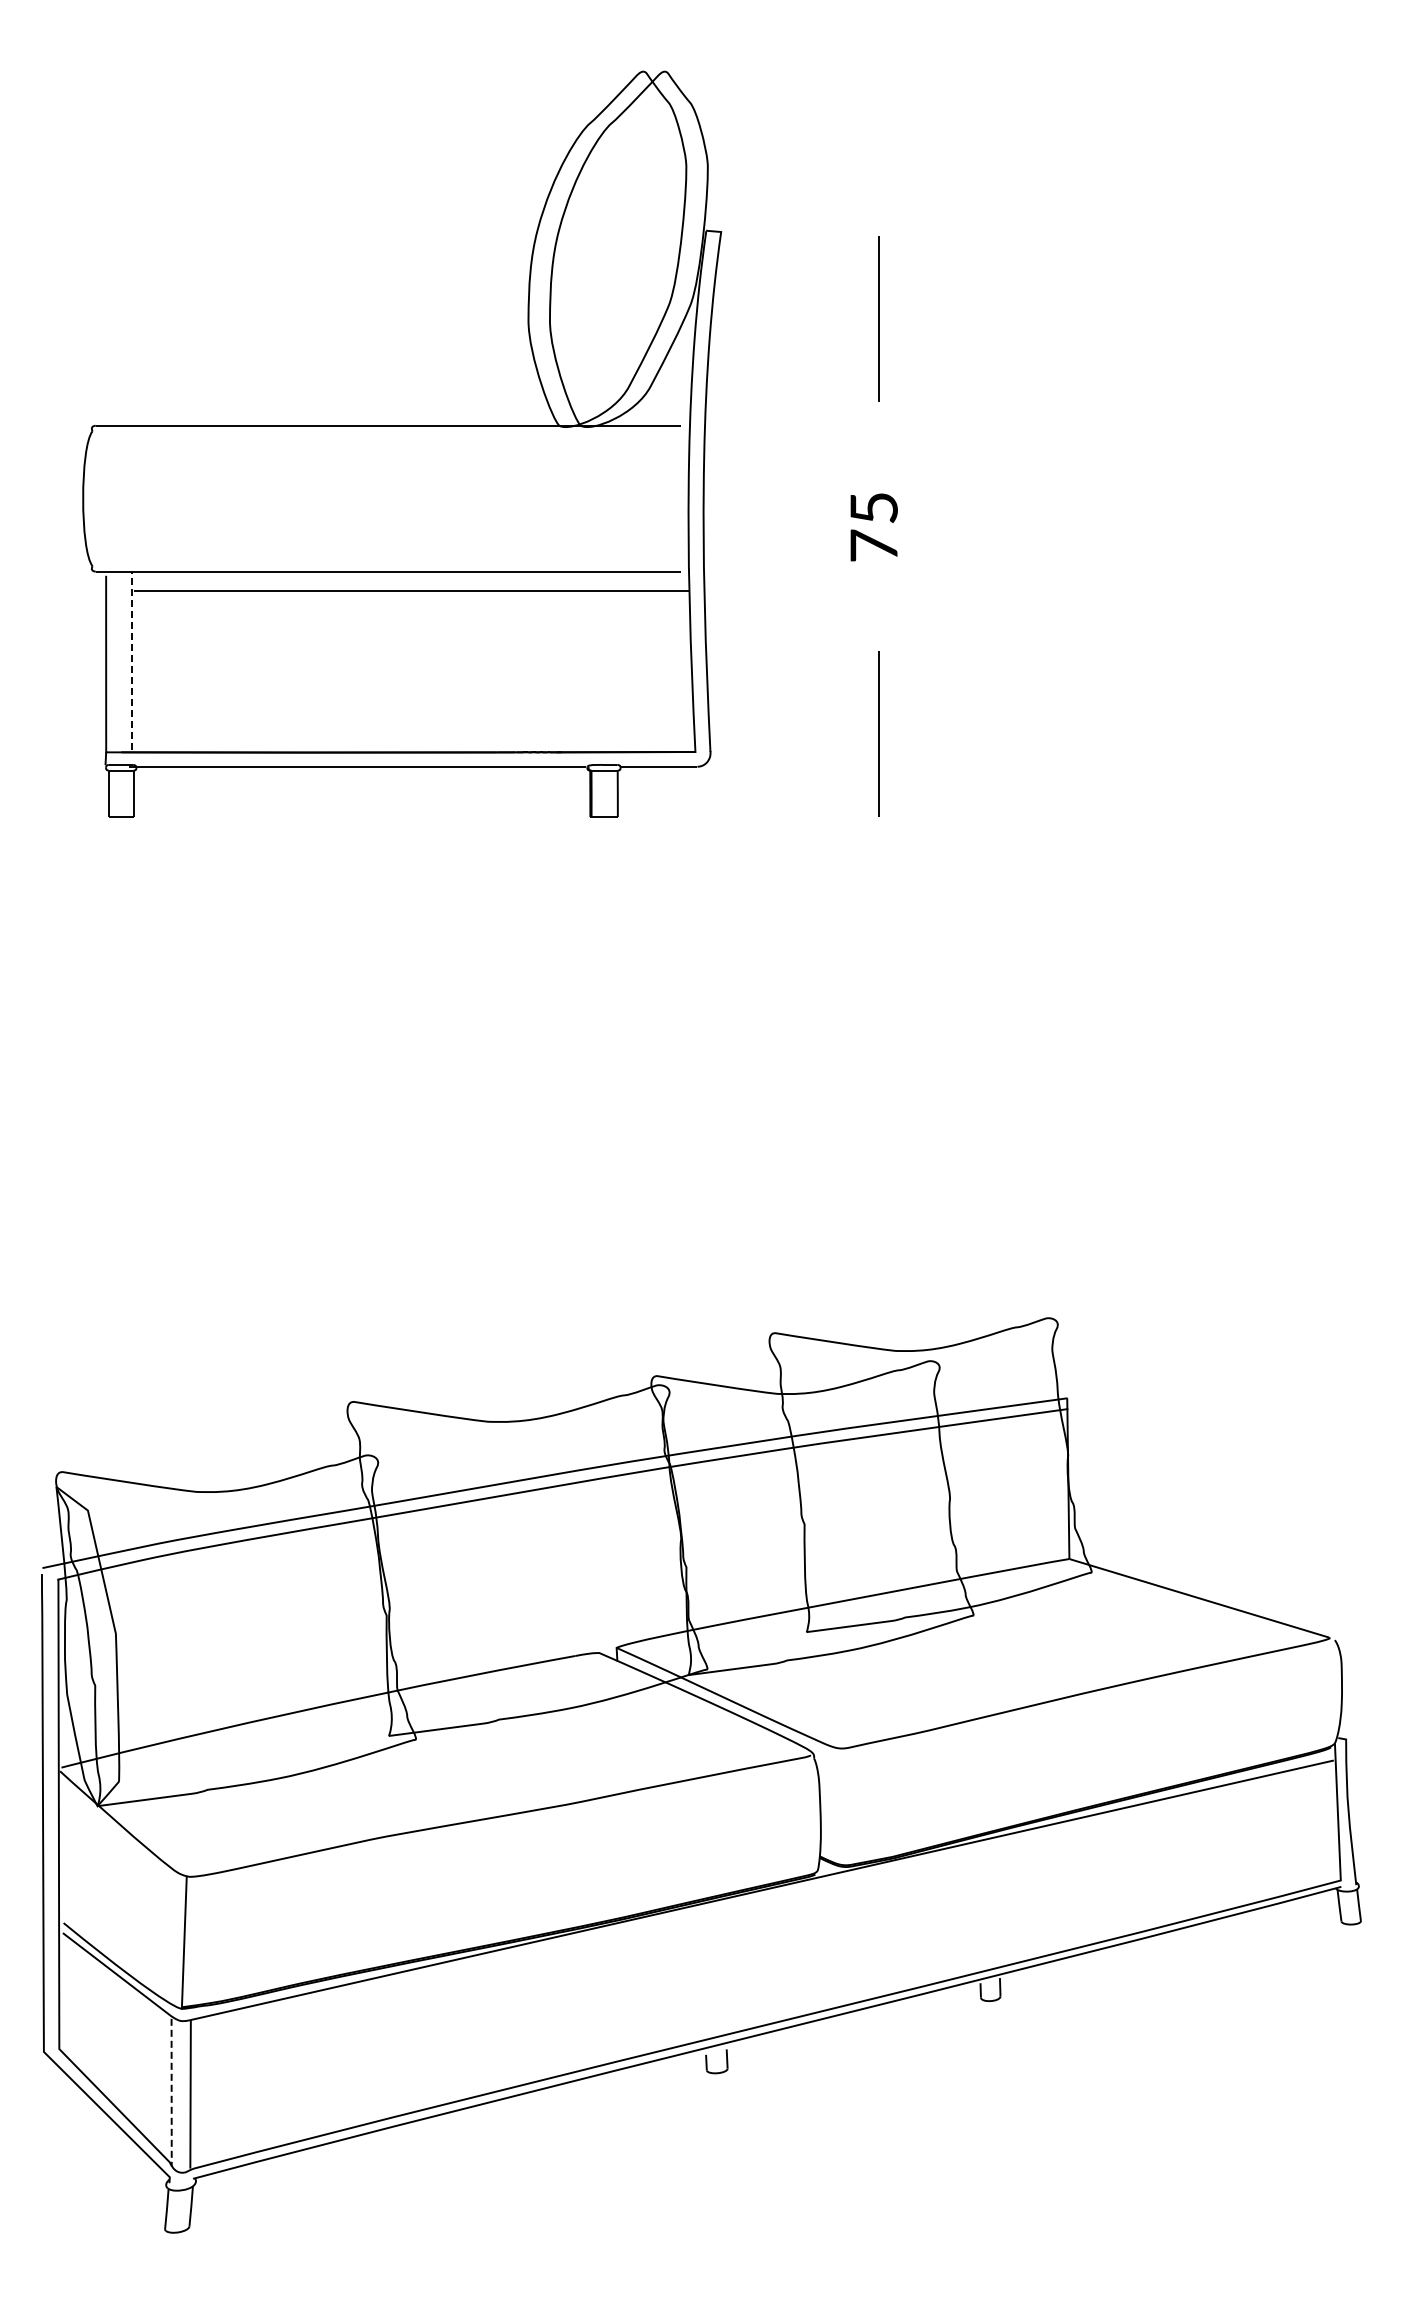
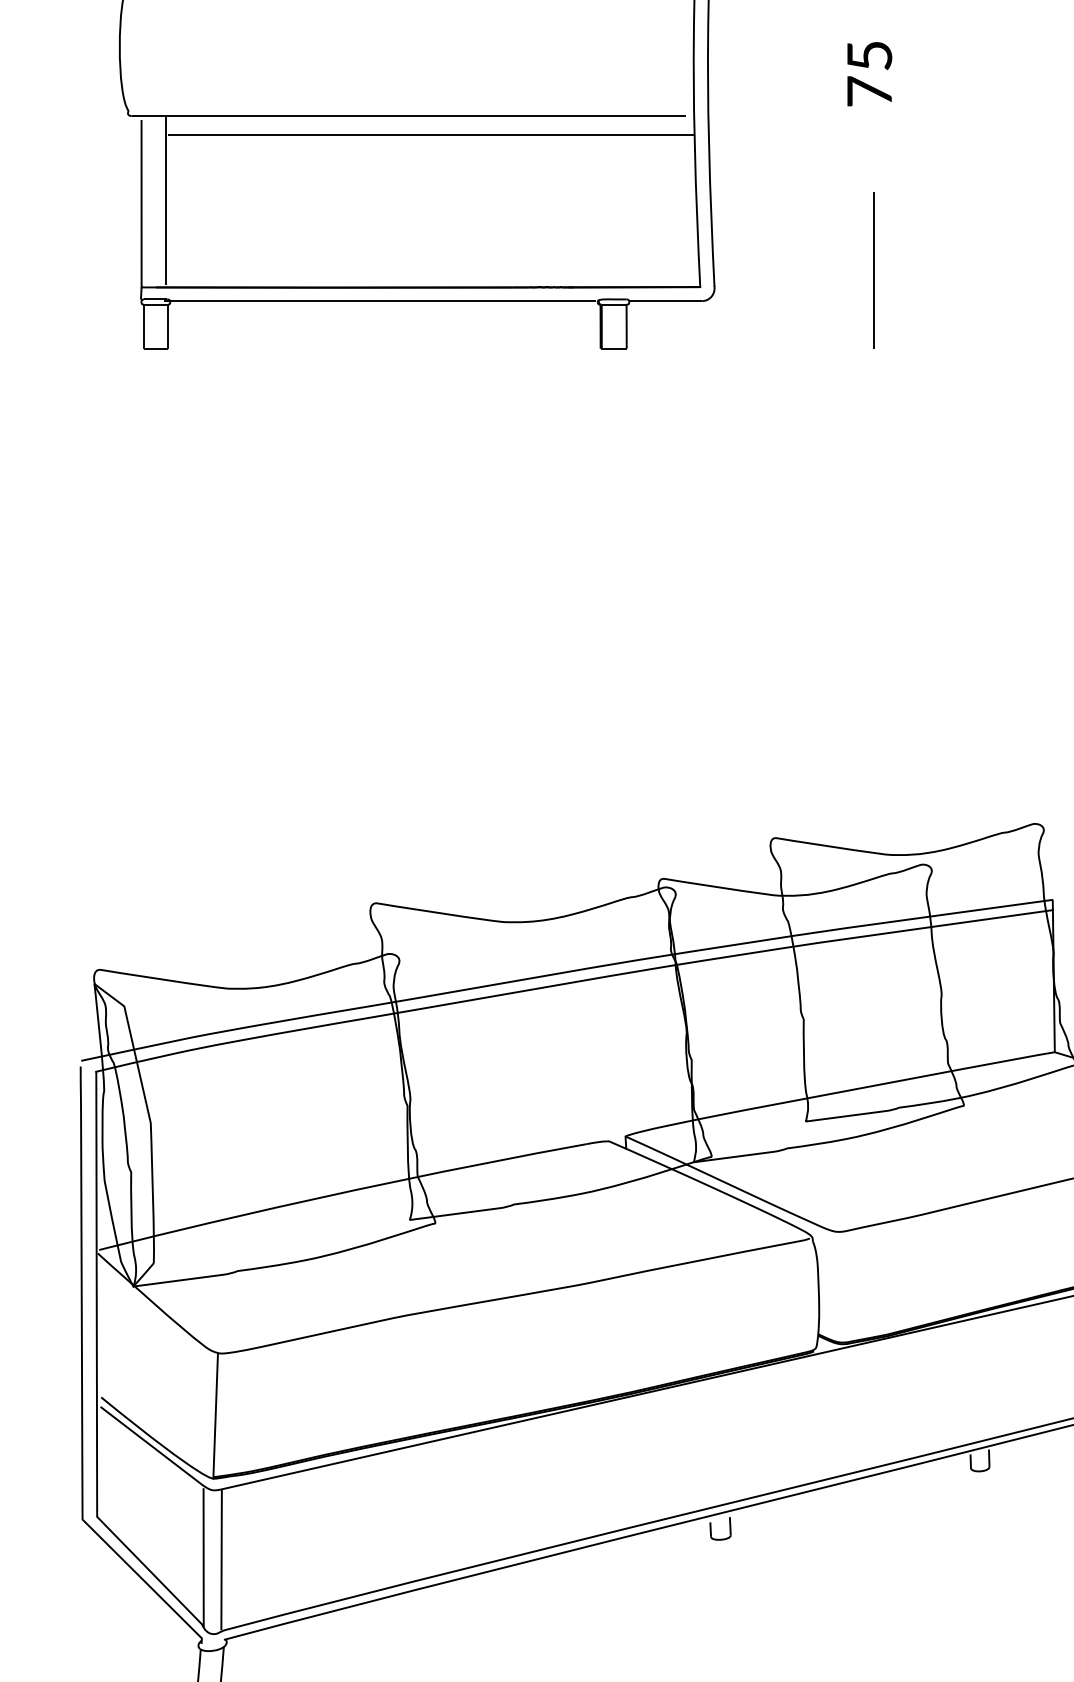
line: (132, 660) -> (166, 200), dashed -> solid
line: (171, 2092) -> (203, 1558), dashed -> solid

